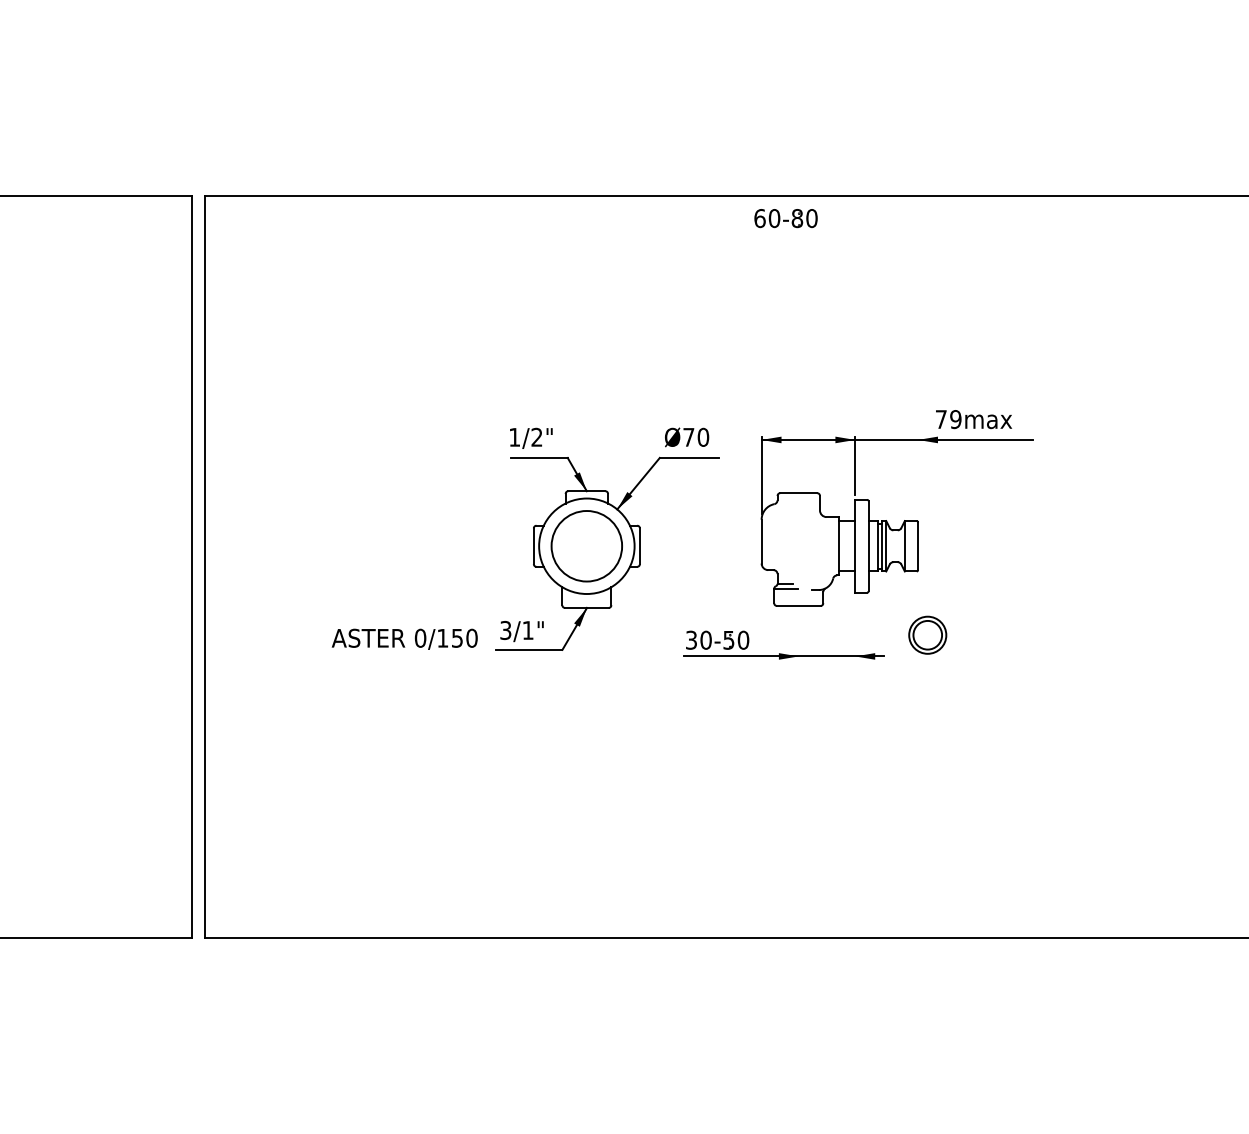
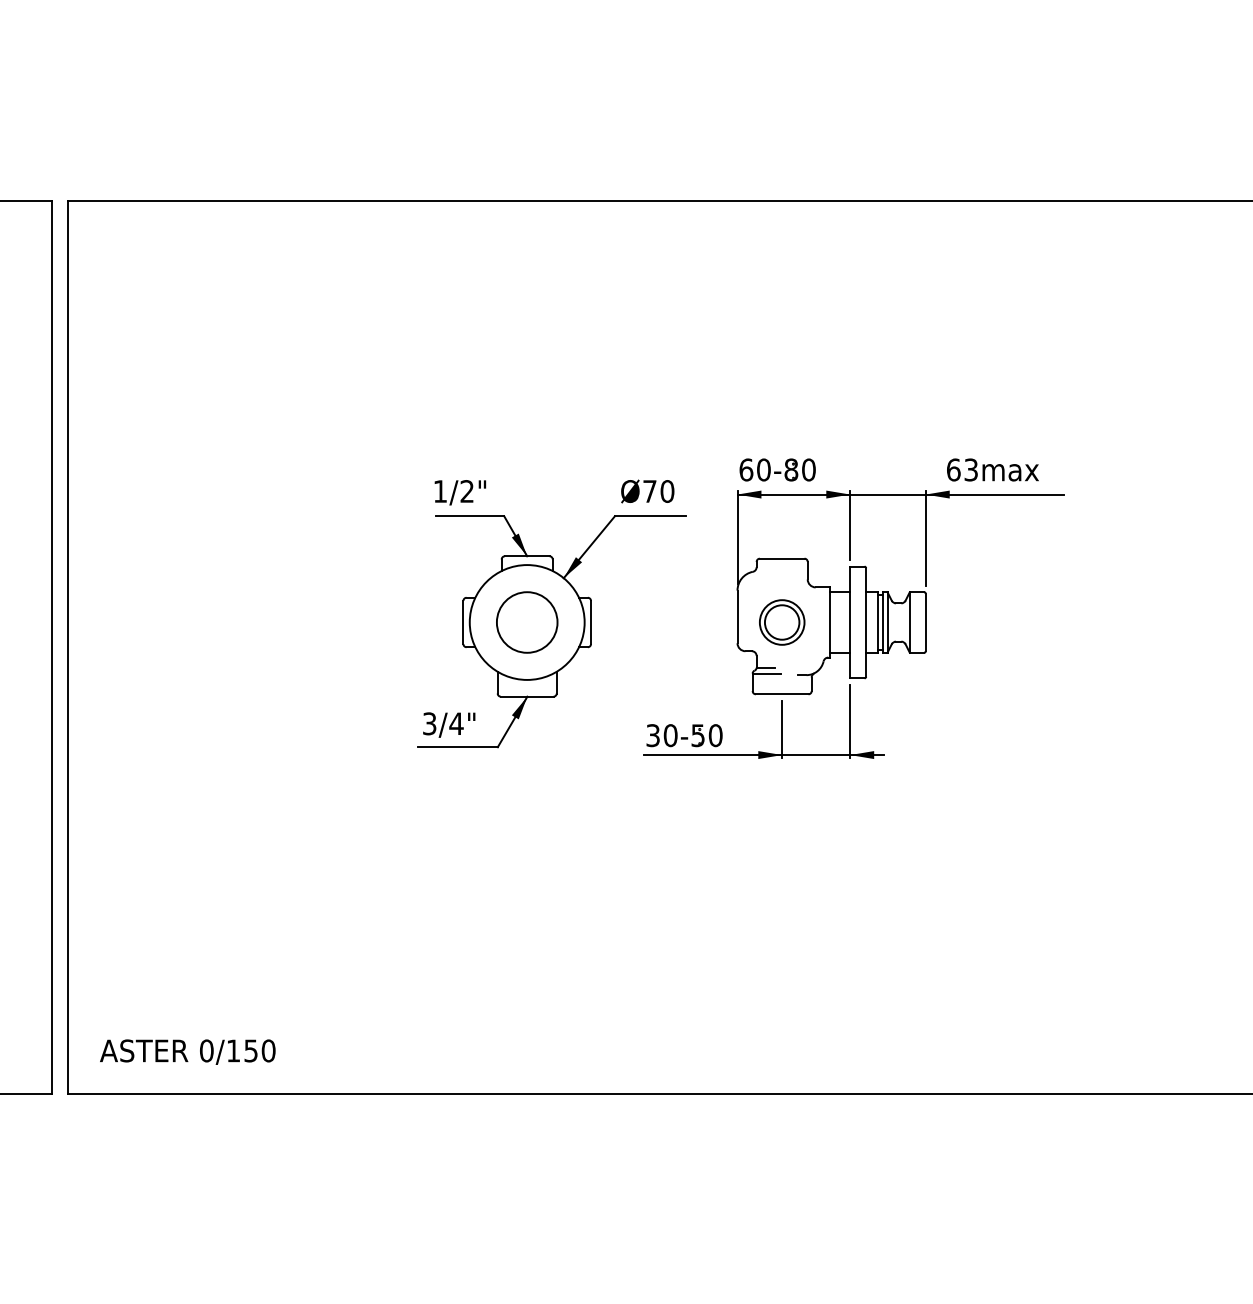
text: (785, 218) -> (777, 469), moved
text: (948, 419) -> (962, 469), 79max -> 63max
line: (918, 476) -> (926, 538), added
circle: (586, 546) -> (526, 622), size x0.71
line: (855, 628) -> (850, 721), added
text: (528, 630) -> (456, 723), 3/1" -> 3/4"
part: (927, 634) -> (781, 621), moved
line: (798, 635) -> (781, 729), added
text: (404, 638) -> (187, 1051), moved

